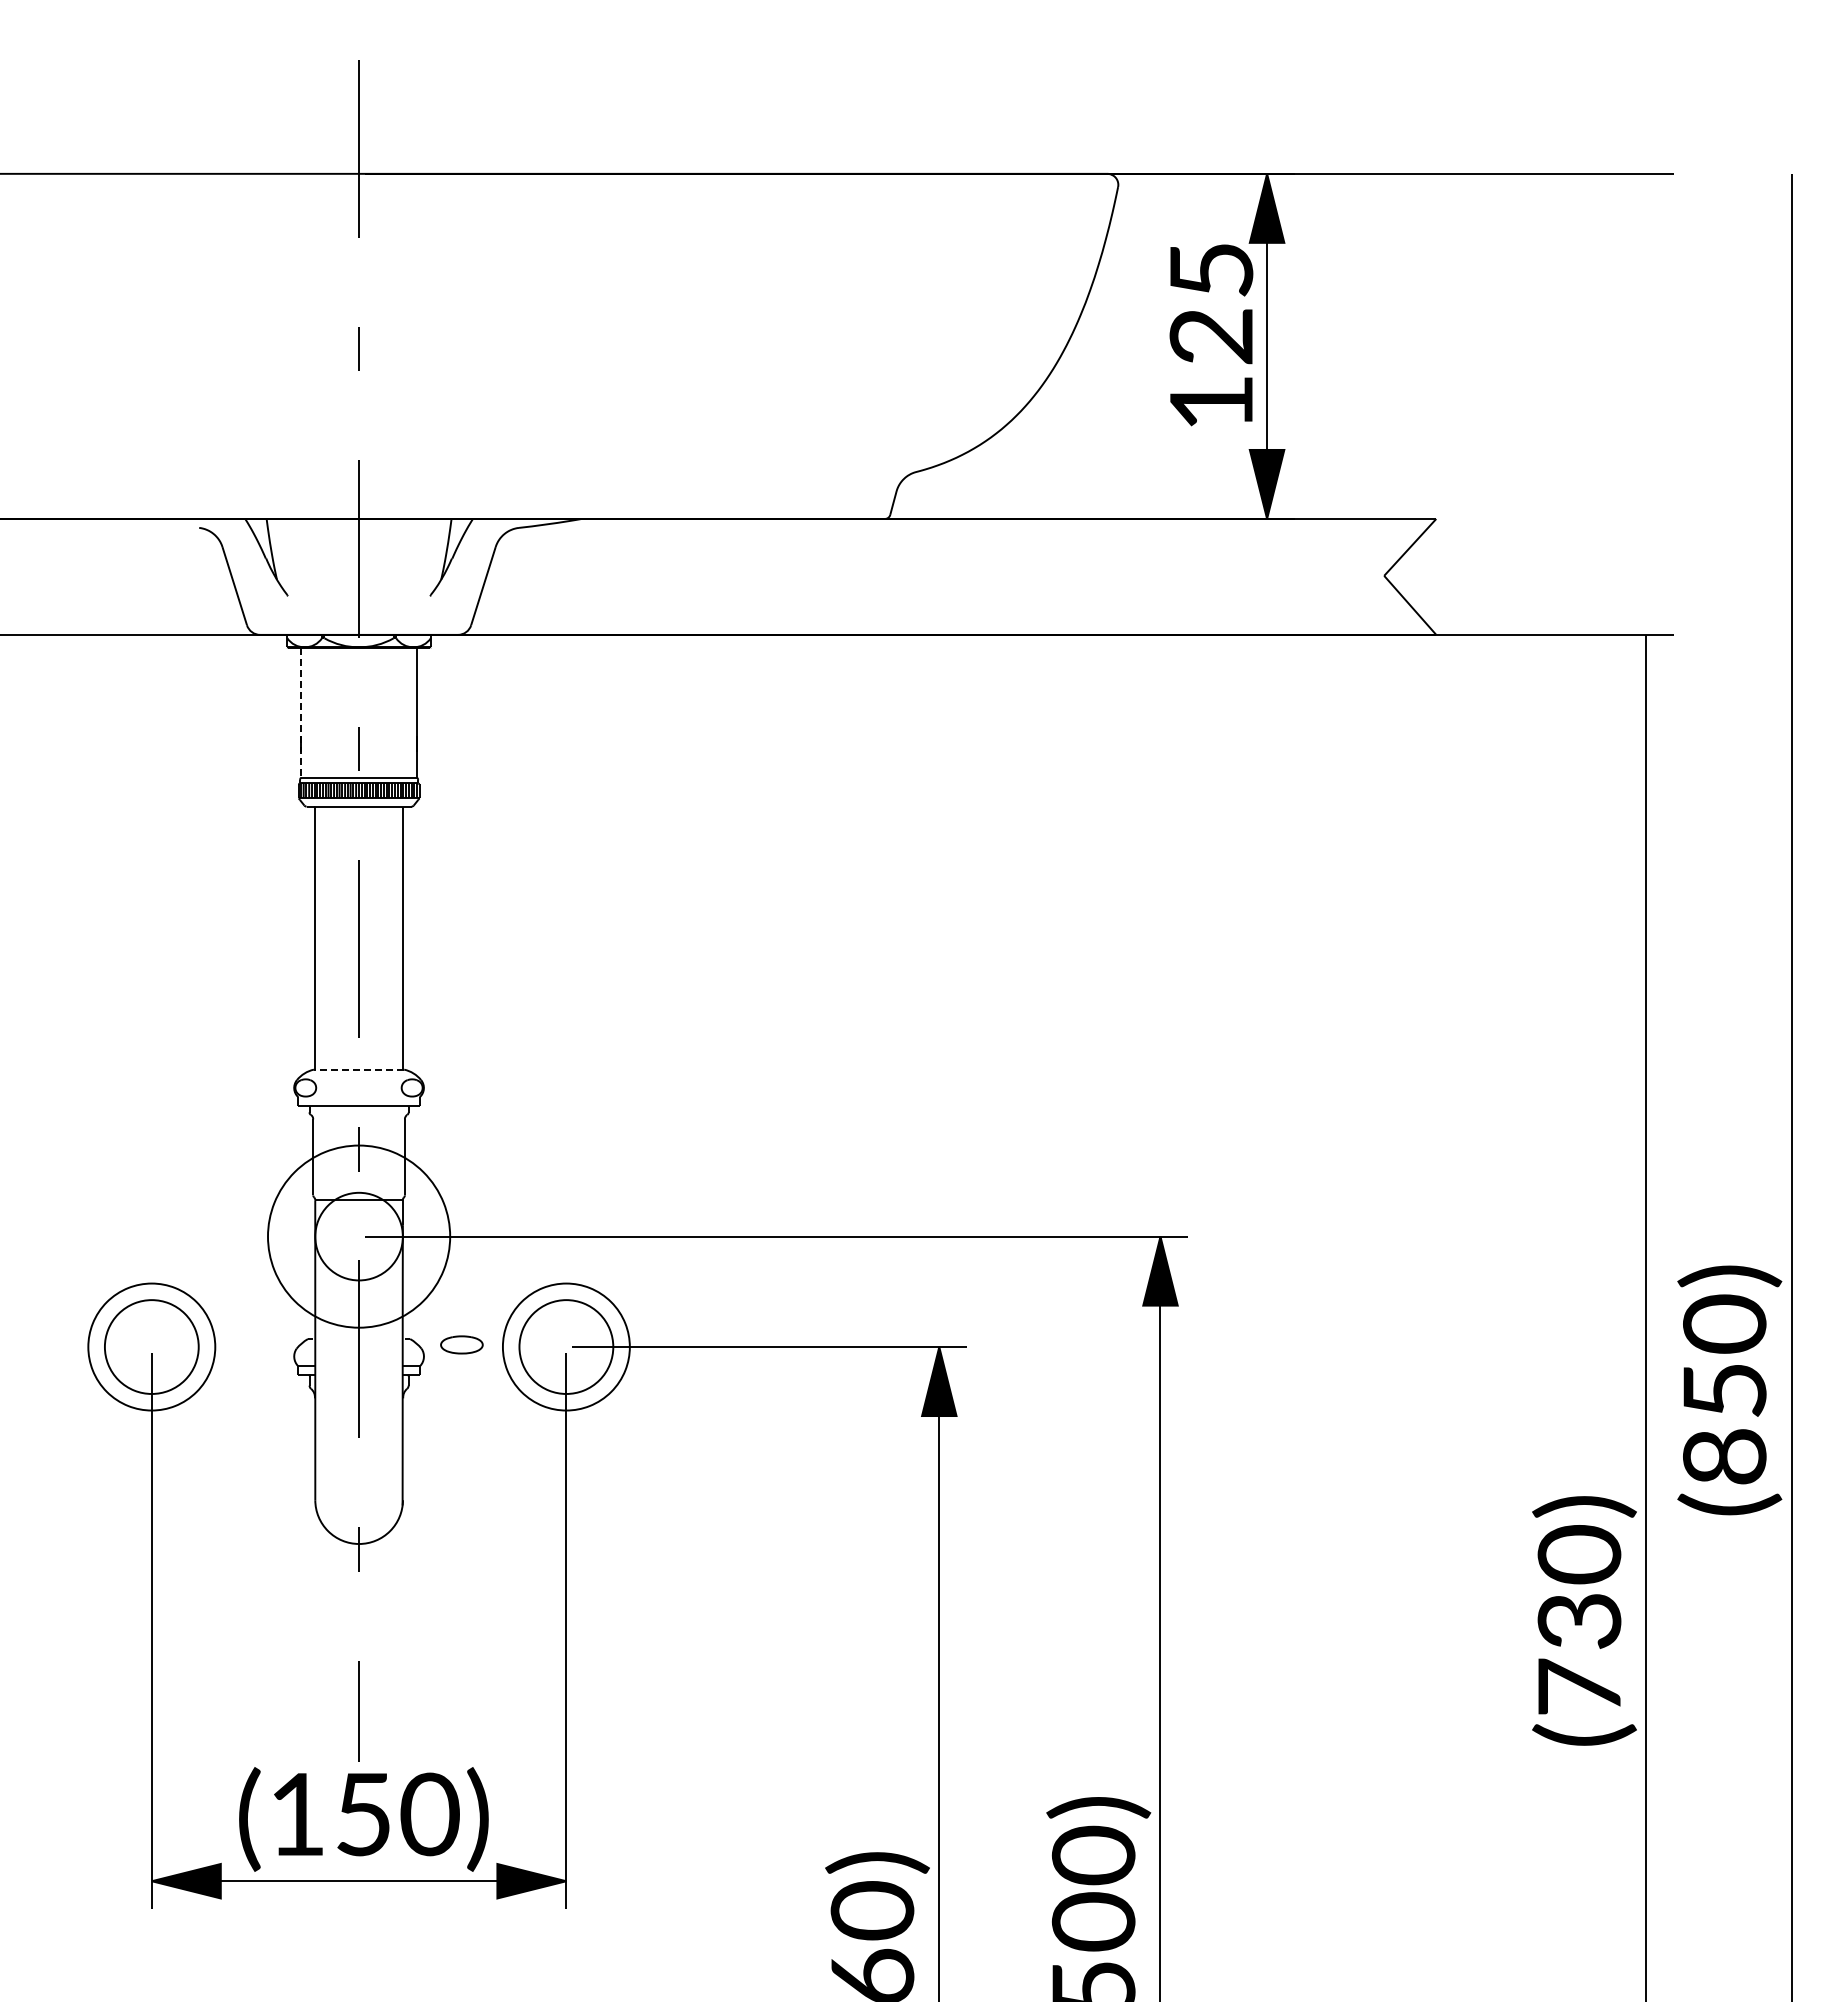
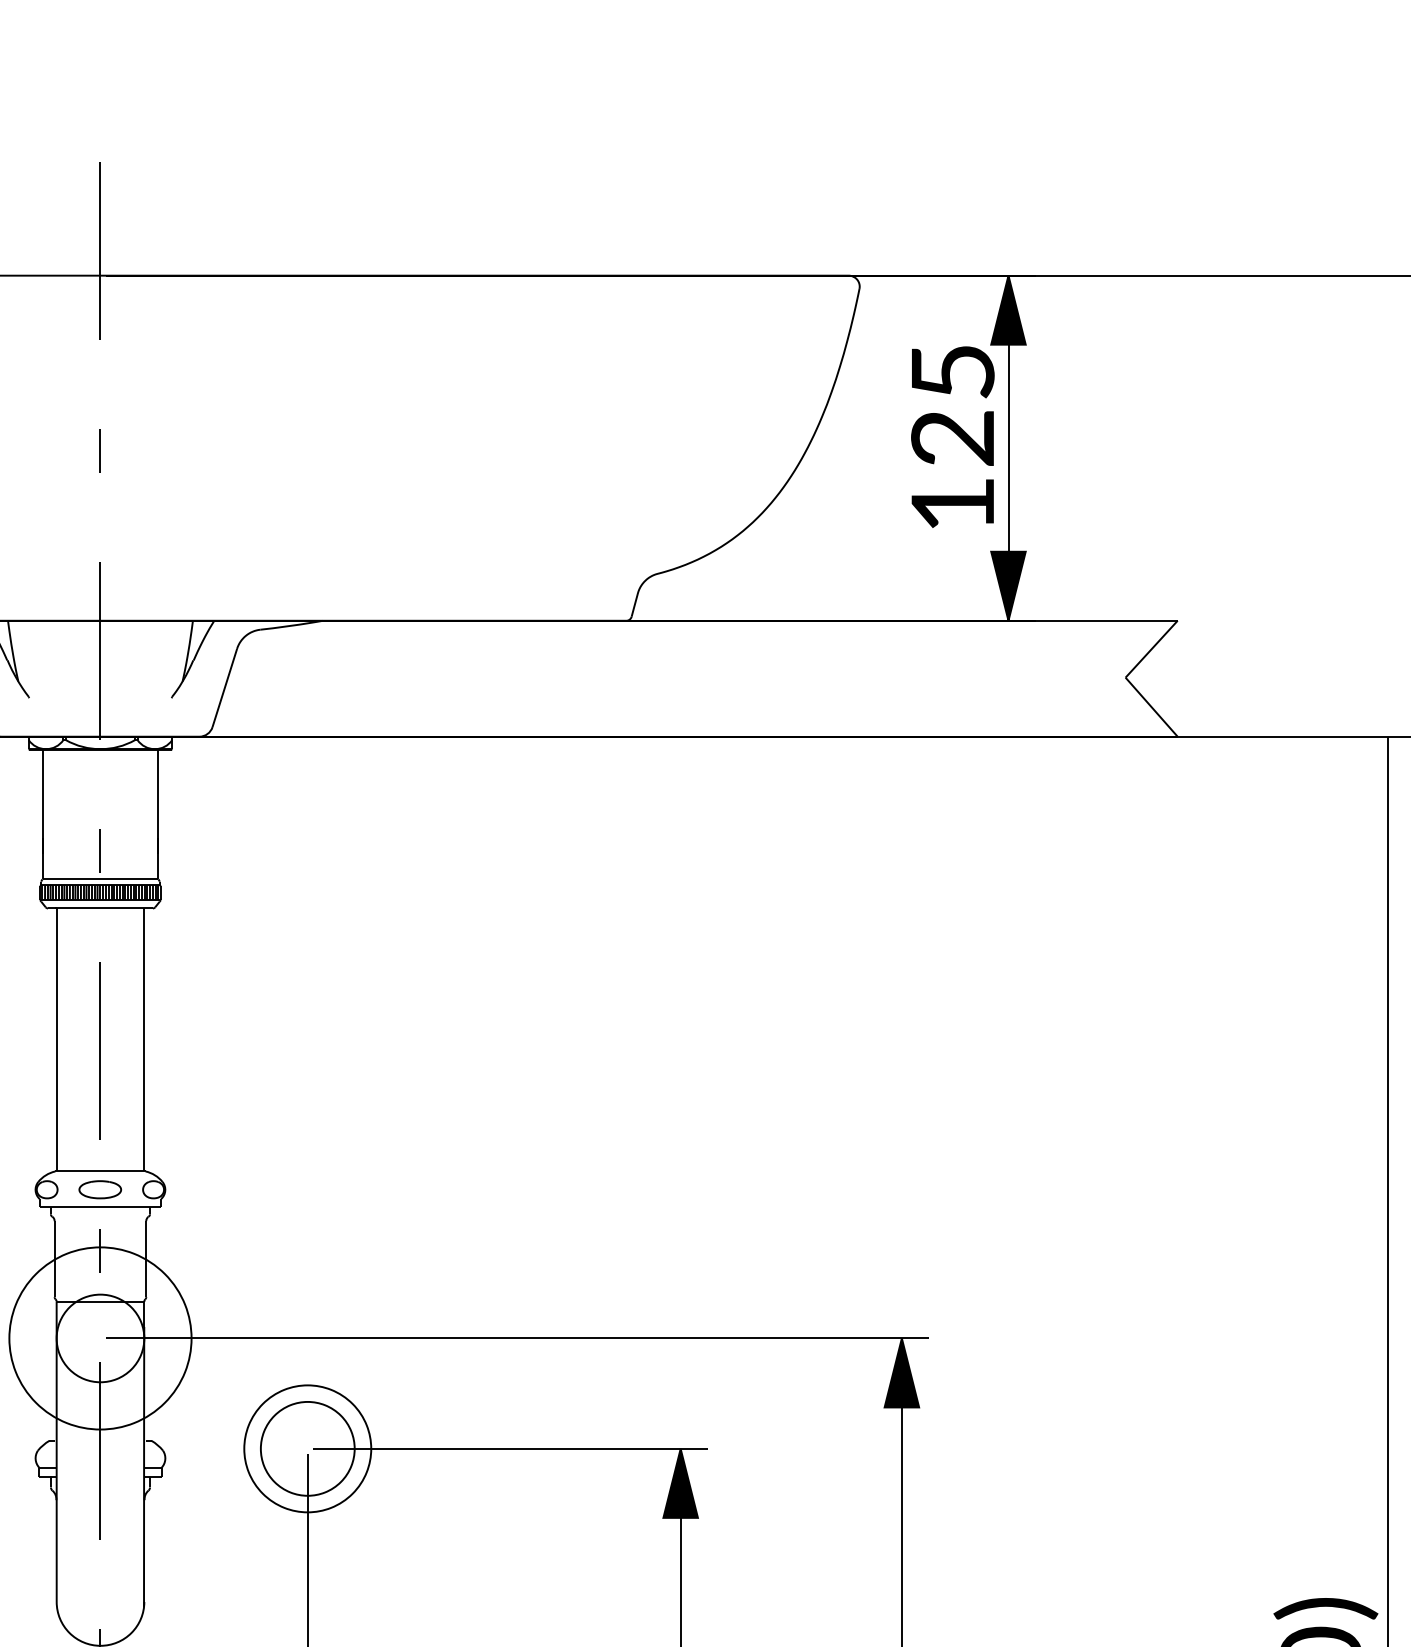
line: (301, 712) -> (42, 814), dashed -> solid
line: (358, 1069) -> (99, 1171), dashed -> solid
part: (461, 1344) -> (99, 1189), moved

